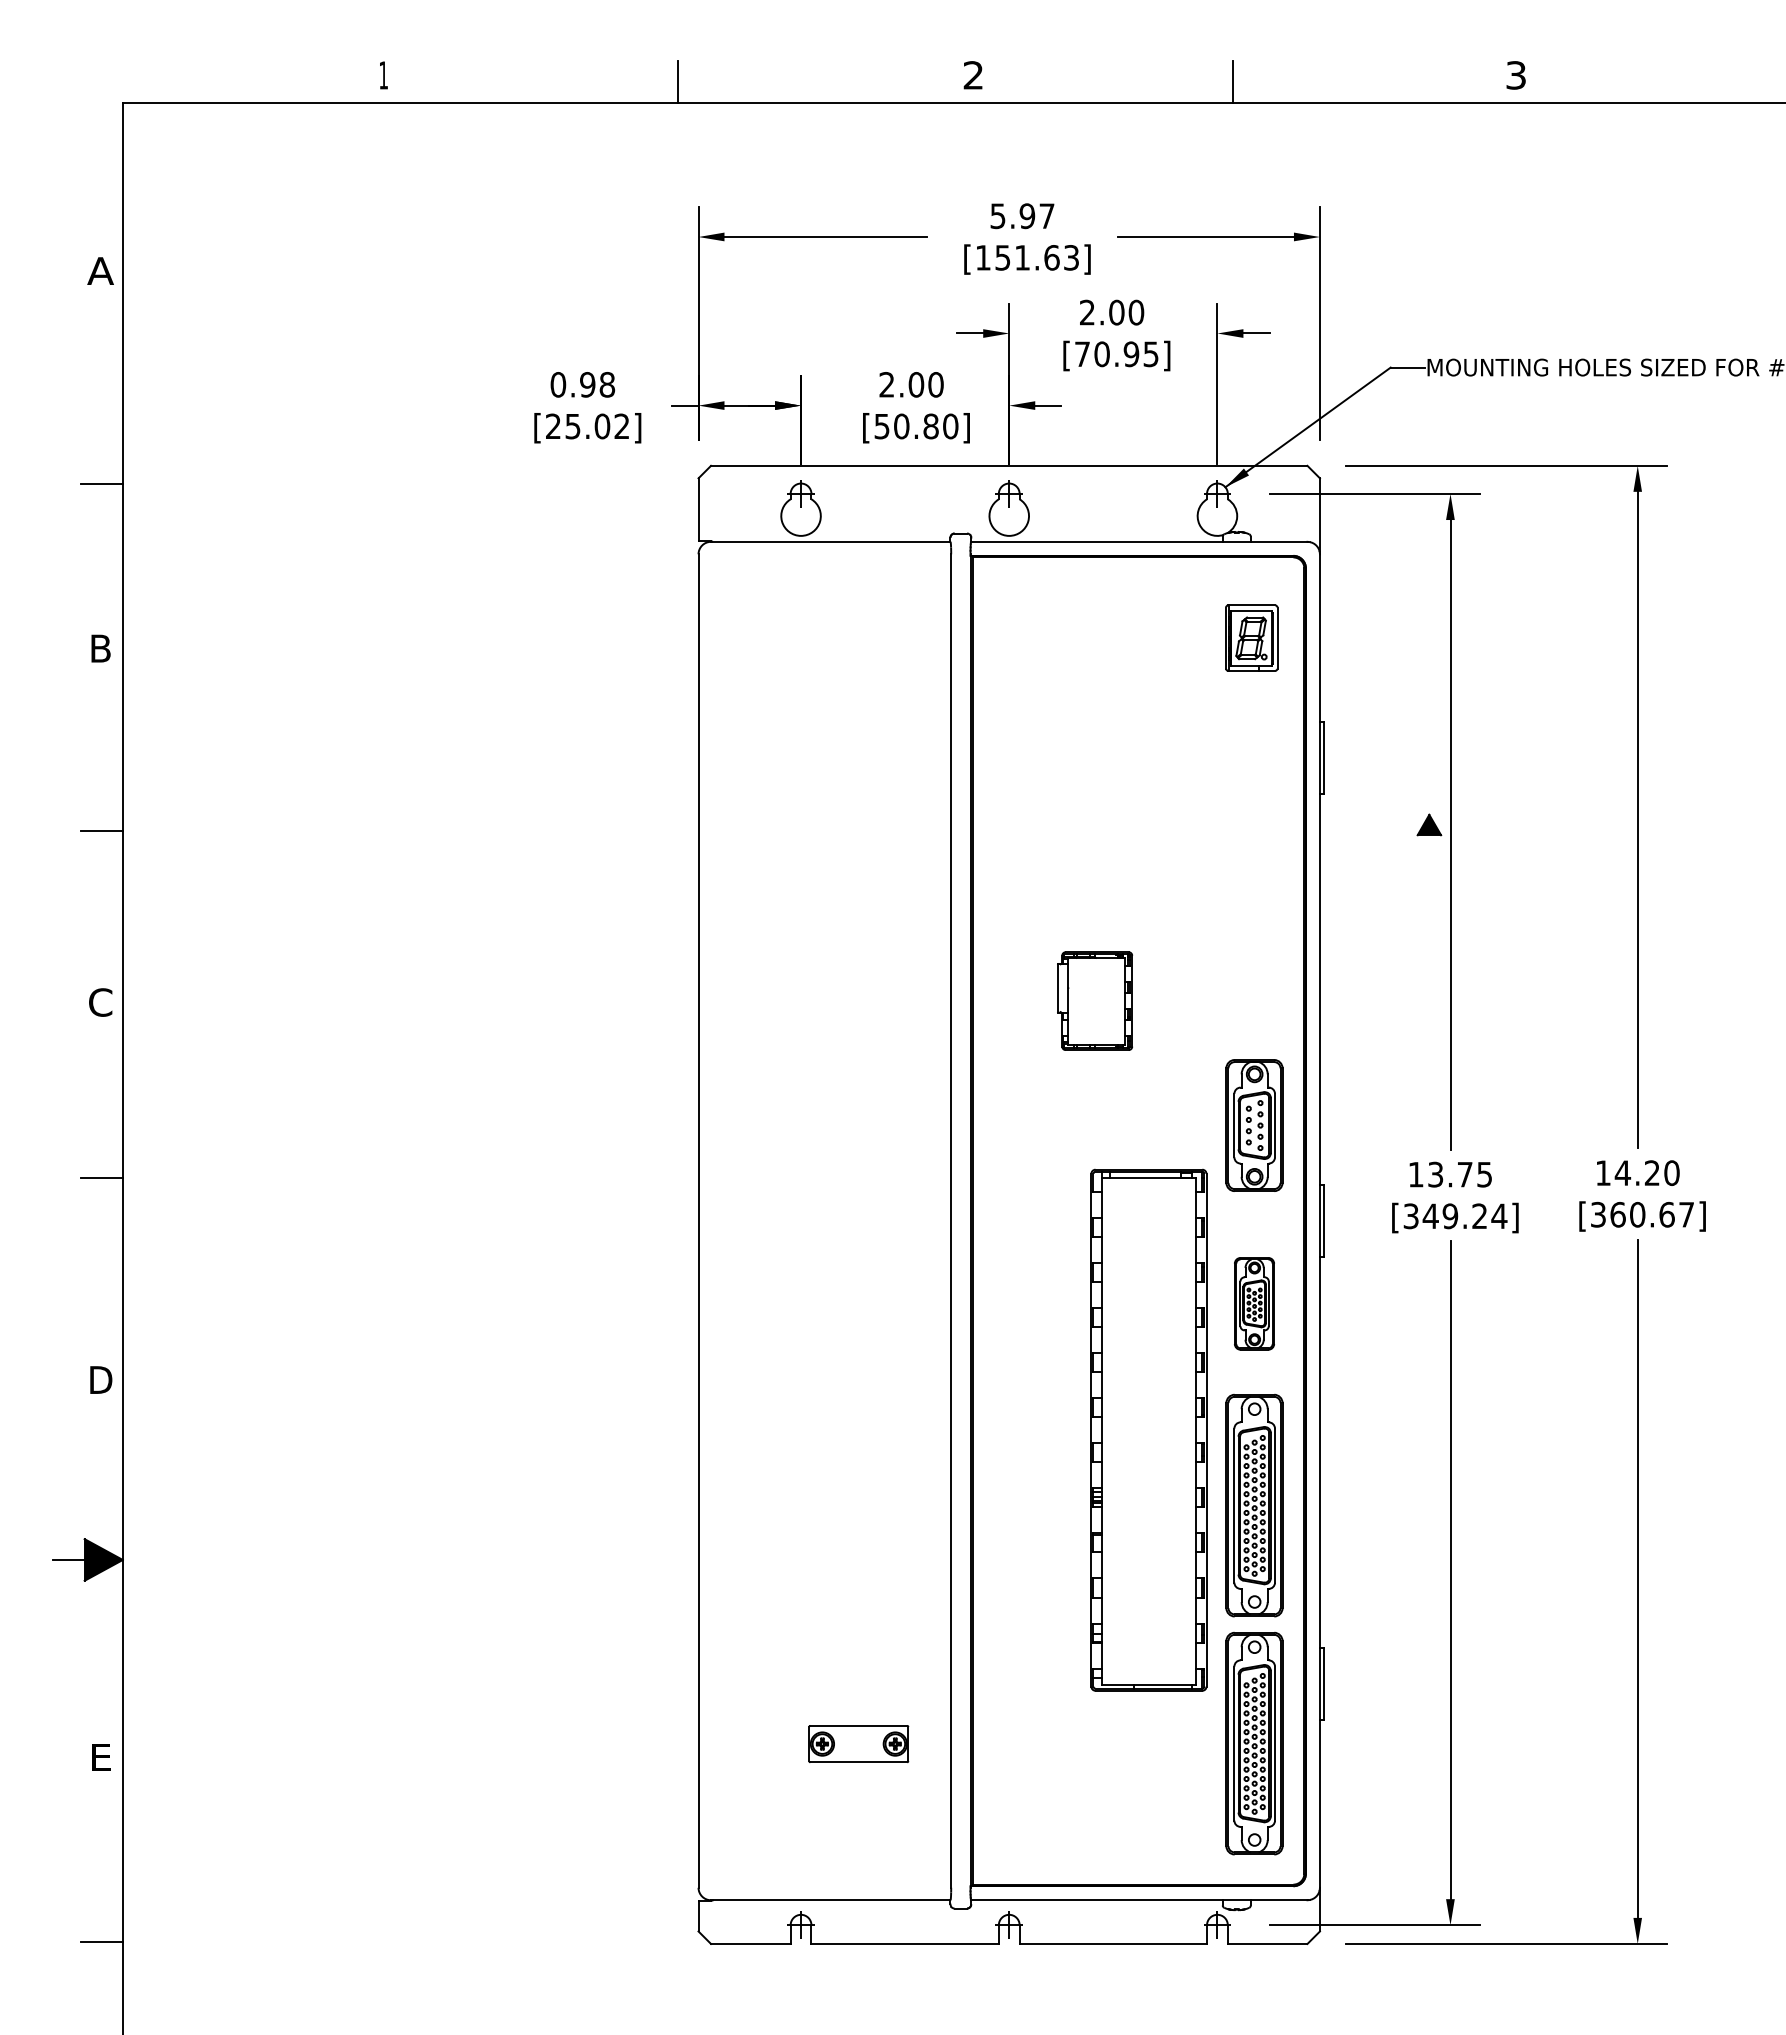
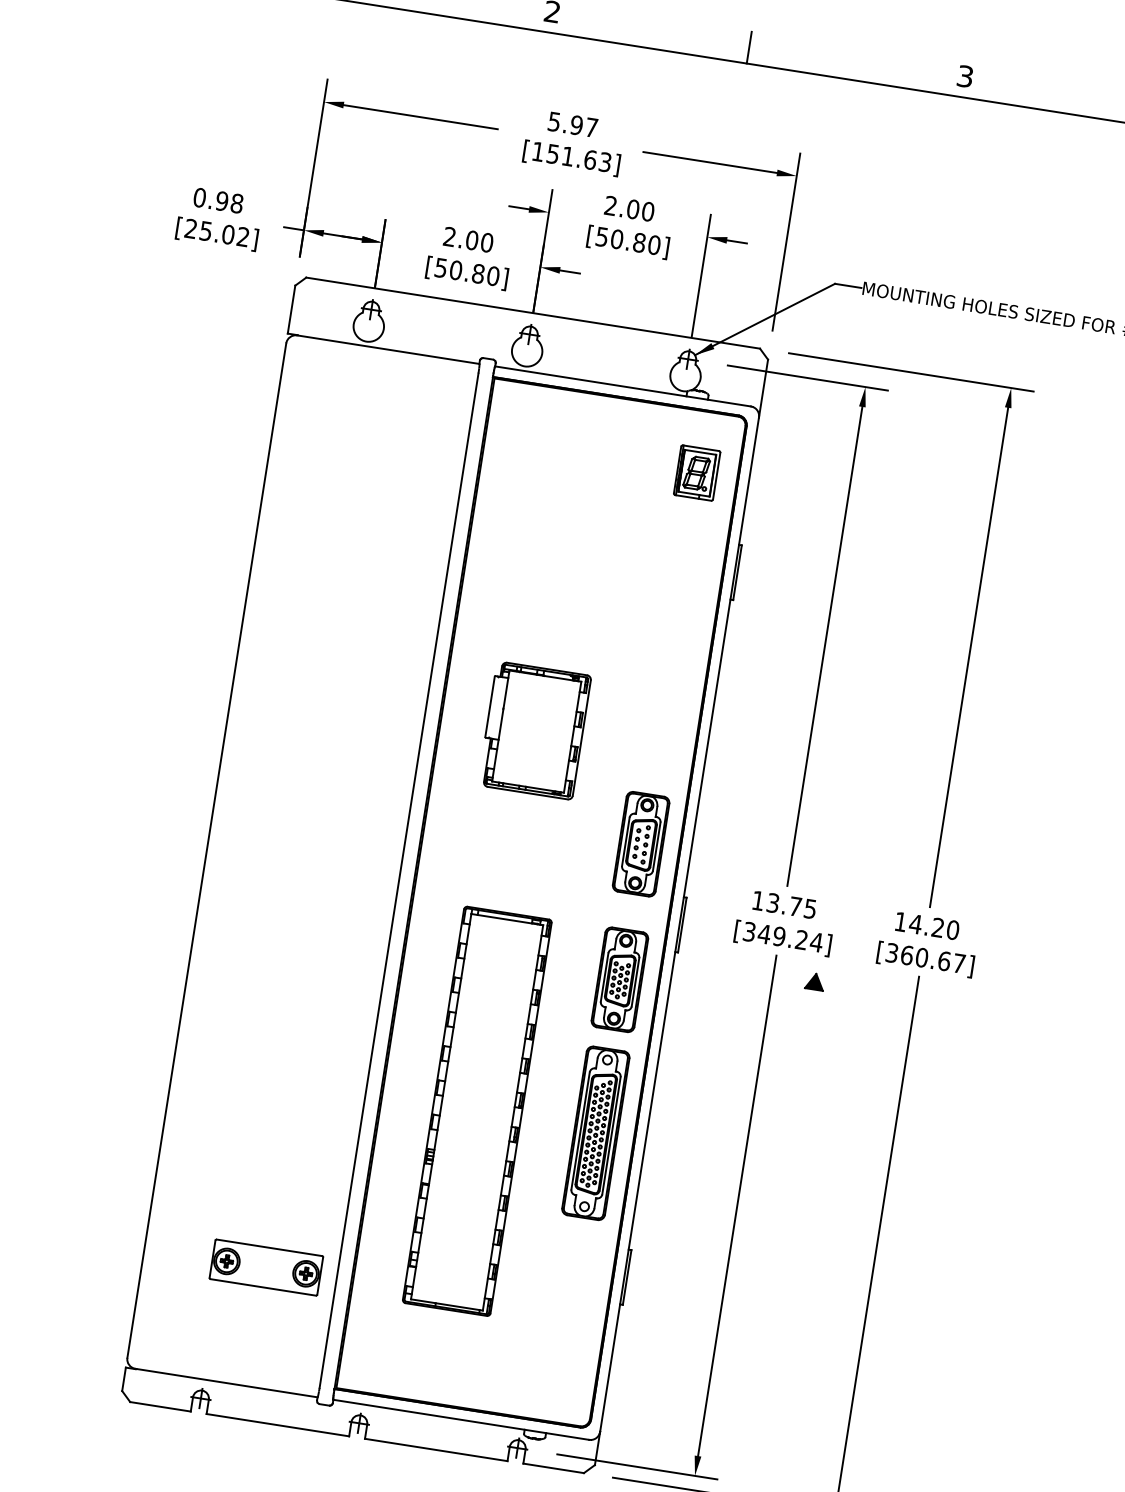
text: (1116, 354) -> (628, 241), [70.95] -> [50.80]
part: (1429, 824) -> (815, 981), moved
part: (1094, 1000) -> (534, 730), size x1.67
part: (1254, 1303) -> (619, 979), size x1.43
part: (1148, 1429) -> (477, 1110), moved
part: (858, 1743) -> (266, 1267), size x1.43
part: (1254, 1743) -> (567, 1314), removed

